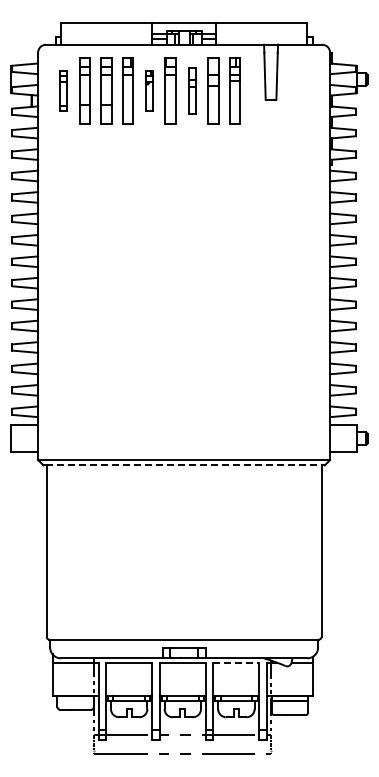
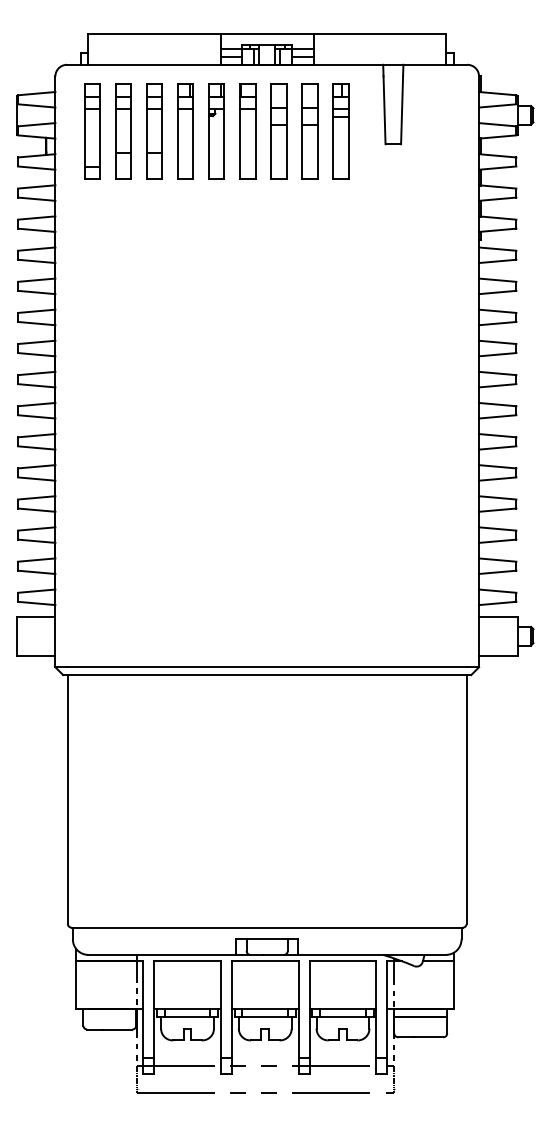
part: (63, 90) -> (92, 131), size x1.67
part: (149, 90) -> (216, 131), size x1.67
part: (192, 90) -> (279, 131), size x1.43
line: (184, 465) -> (267, 675), dashed -> solid
line: (236, 662) -> (343, 960), dashed -> solid

